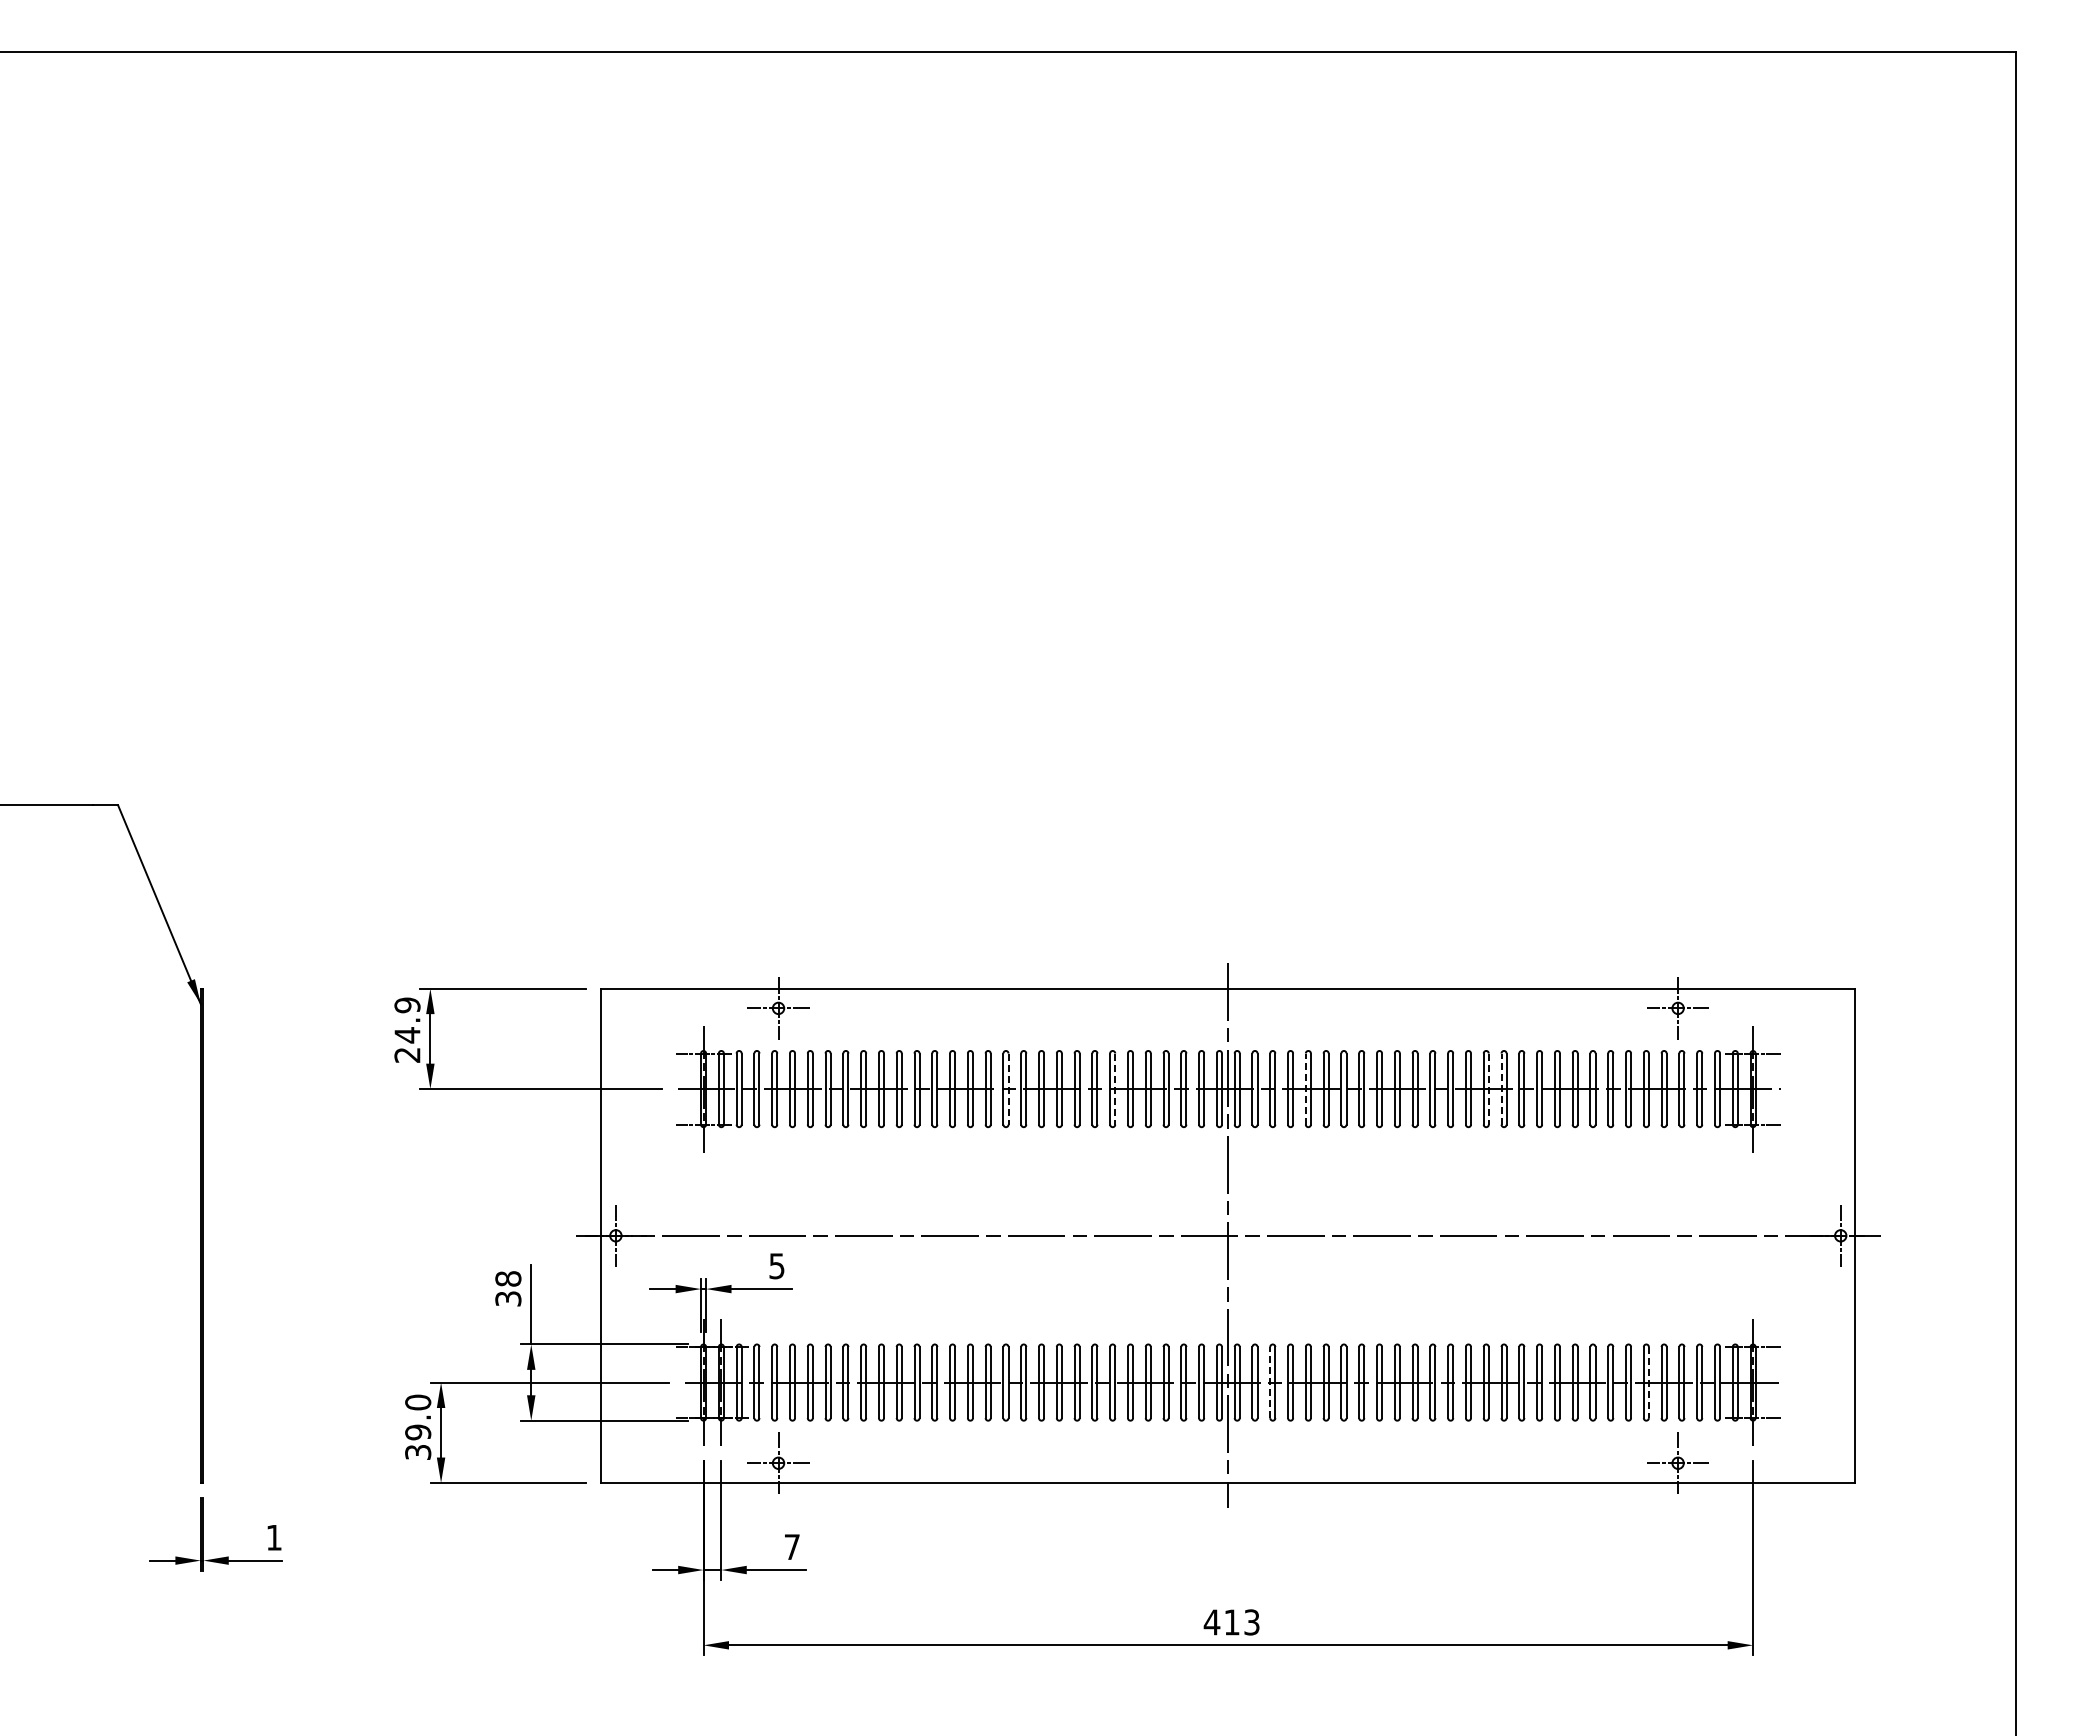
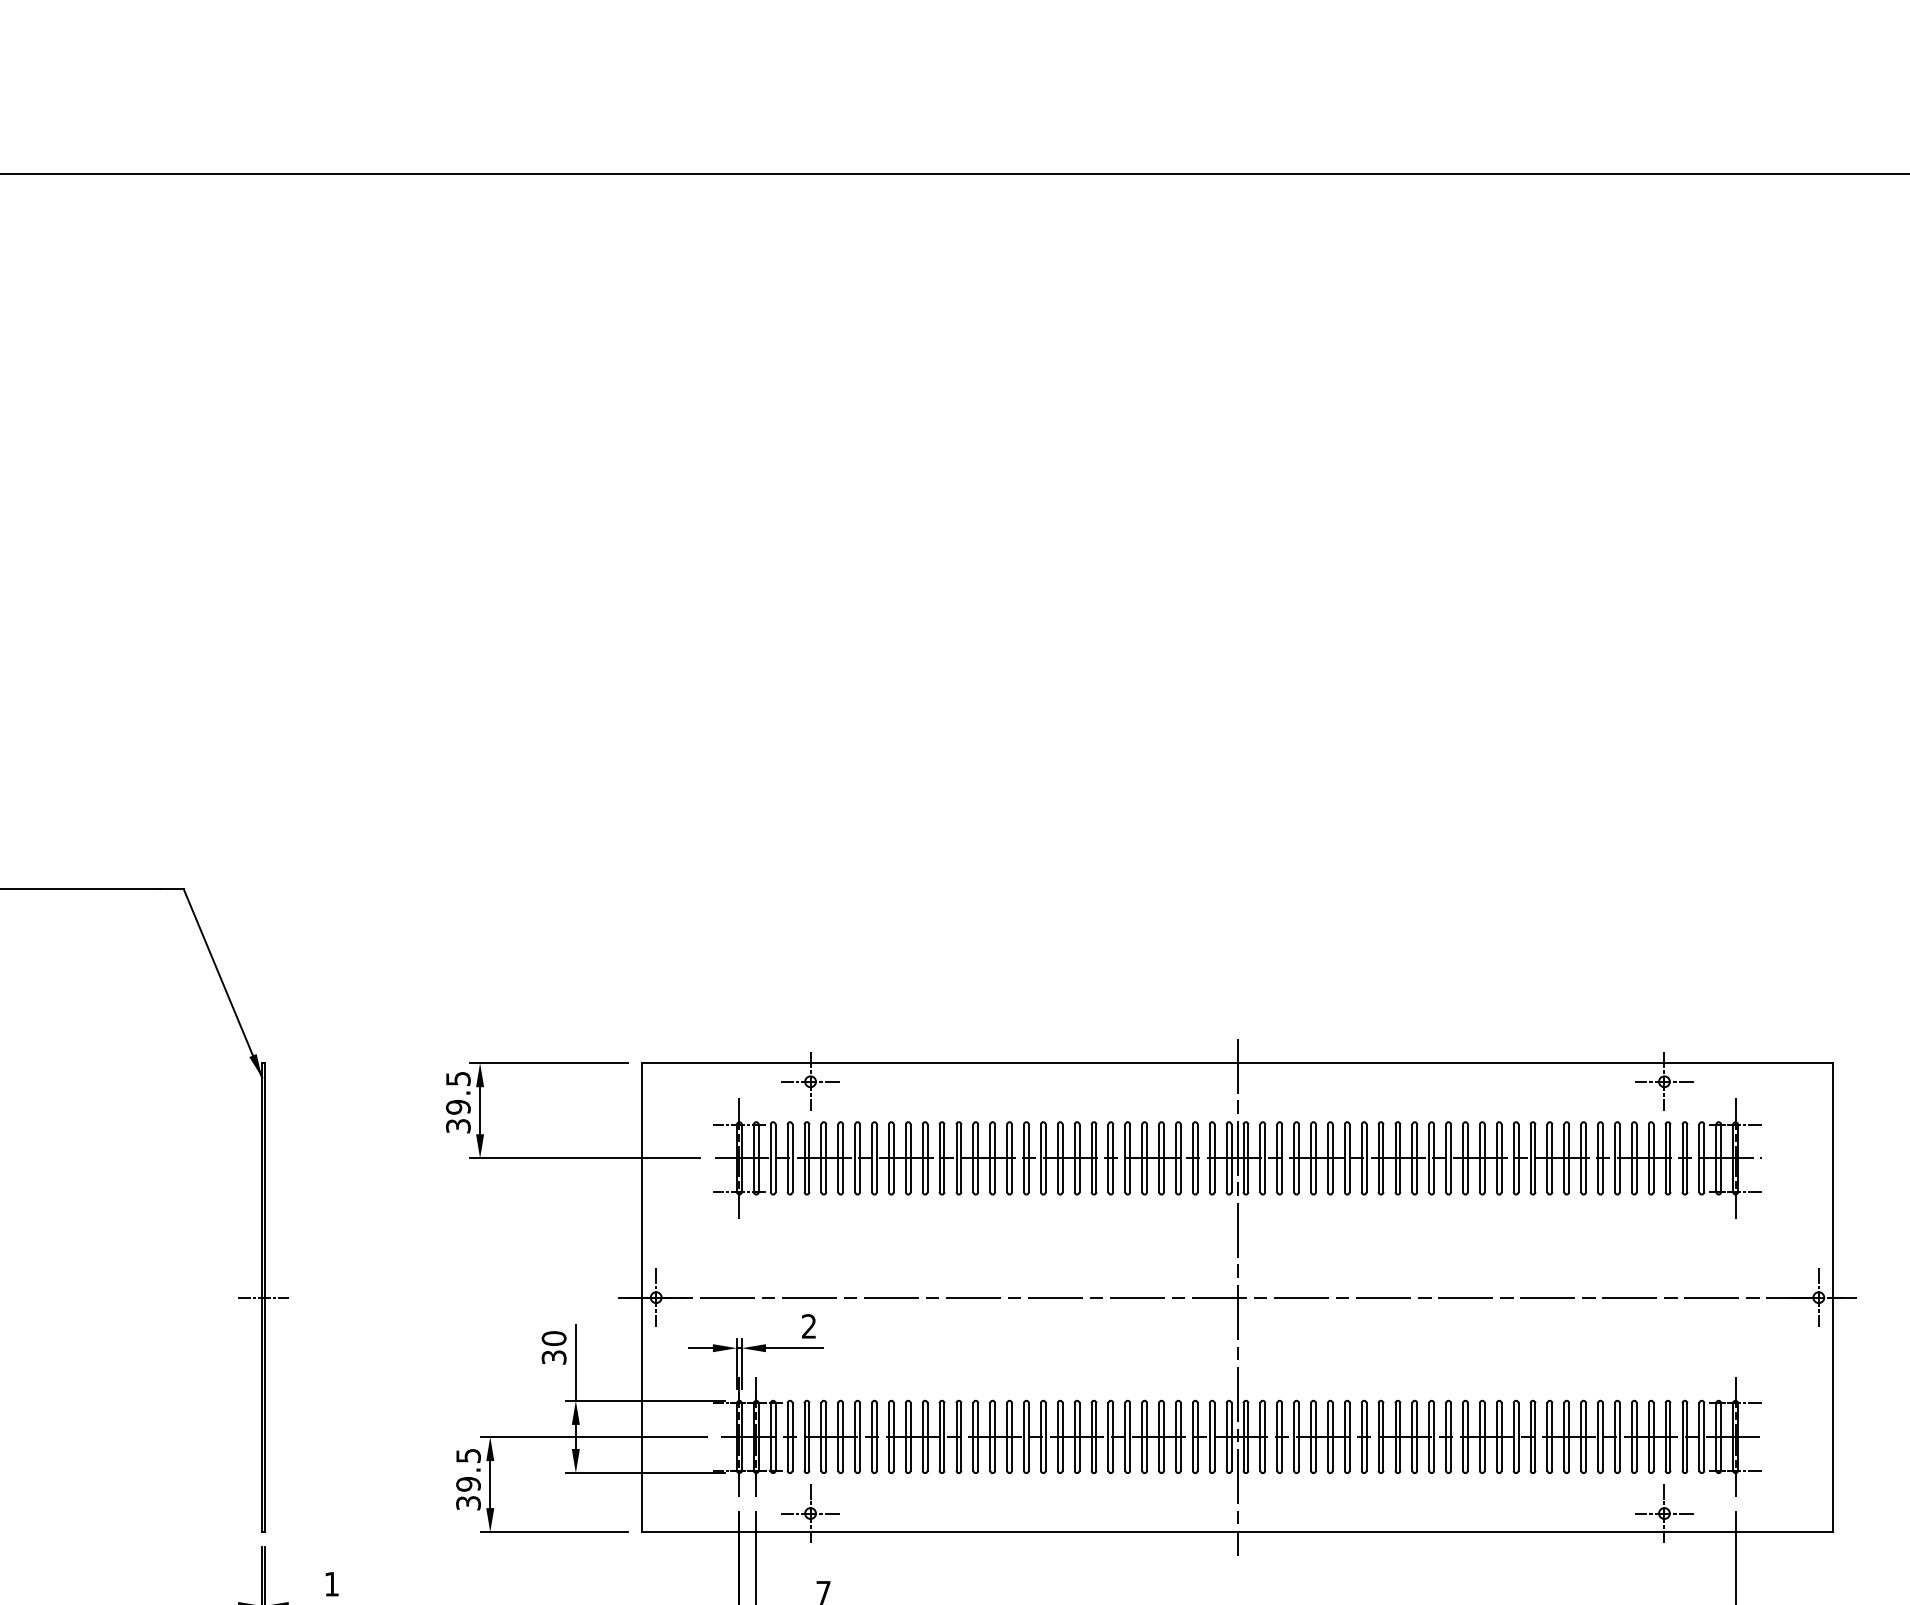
text: (407, 1029) -> (458, 1101), 24.9 -> 39.5
line: (1008, 1089) -> (1028, 1158), dashed -> solid
line: (1115, 1089) -> (1130, 1158), dashed -> solid
line: (1305, 1089) -> (1310, 1158), dashed -> solid
line: (1488, 1089) -> (1484, 1158), dashed -> solid
line: (1501, 1089) -> (1496, 1158), dashed -> solid
line: (201, 1235) -> (262, 1297), added
text: (776, 1266) -> (808, 1326), 5 -> 2
text: (508, 1278) -> (554, 1338), 38 -> 30
line: (1270, 1382) -> (1277, 1436), dashed -> solid
line: (1648, 1382) -> (1636, 1436), dashed -> solid
text: (418, 1402) -> (468, 1455), 39.0 -> 39.5

